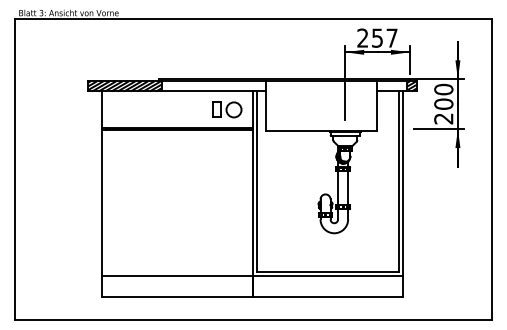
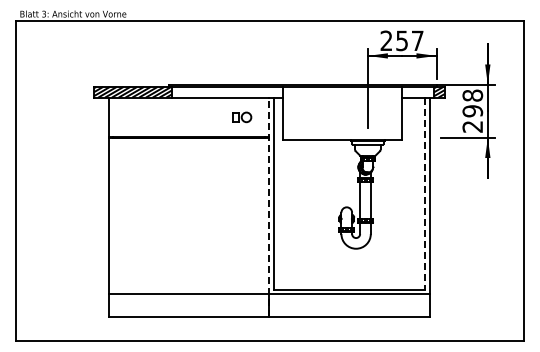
text: (443, 96) -> (472, 103), 200 -> 298
part: (227, 110) -> (242, 117), size x0.6
line: (399, 182) -> (425, 194), solid -> dashed
line: (253, 194) -> (269, 207), solid -> dashed

